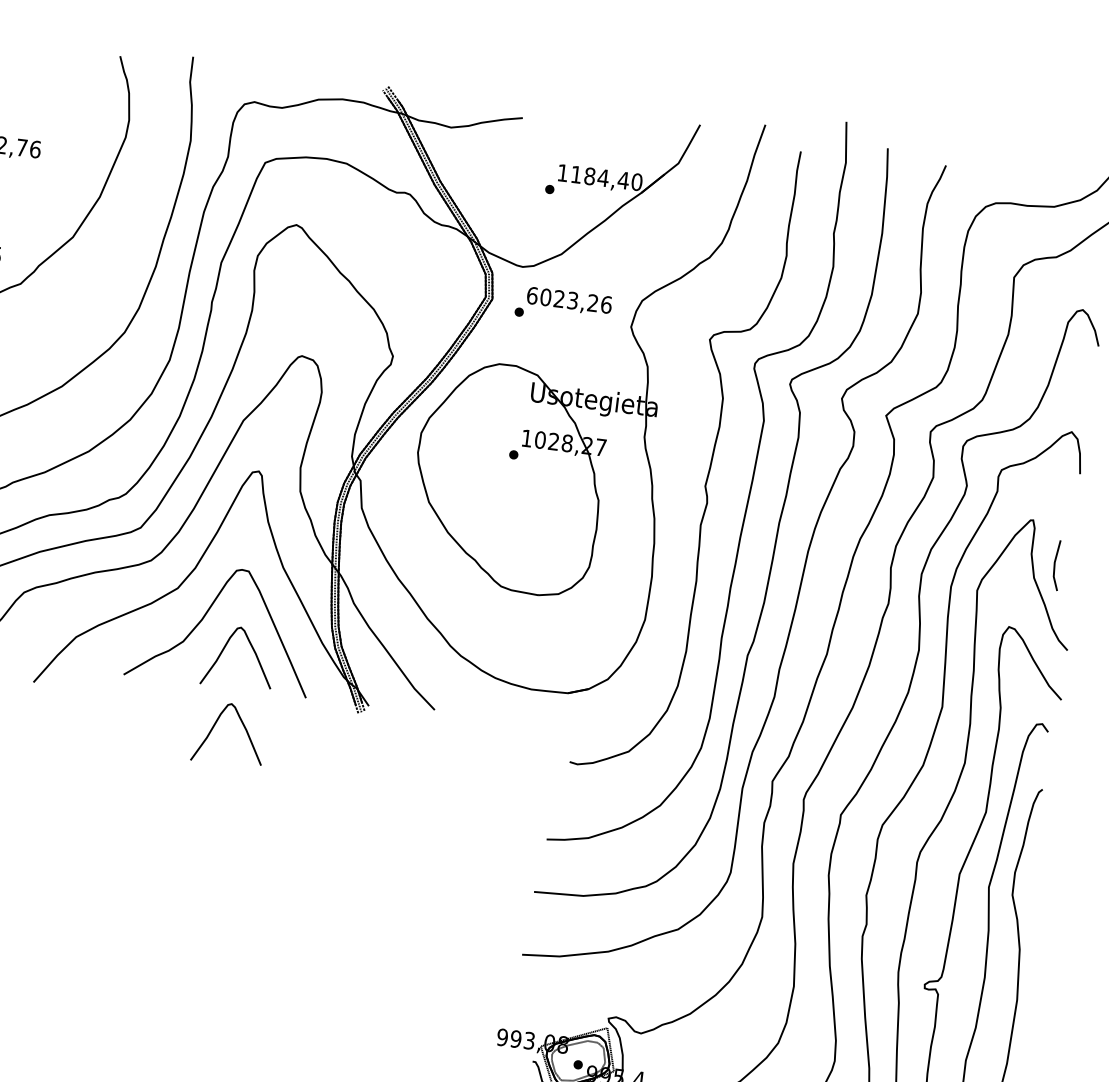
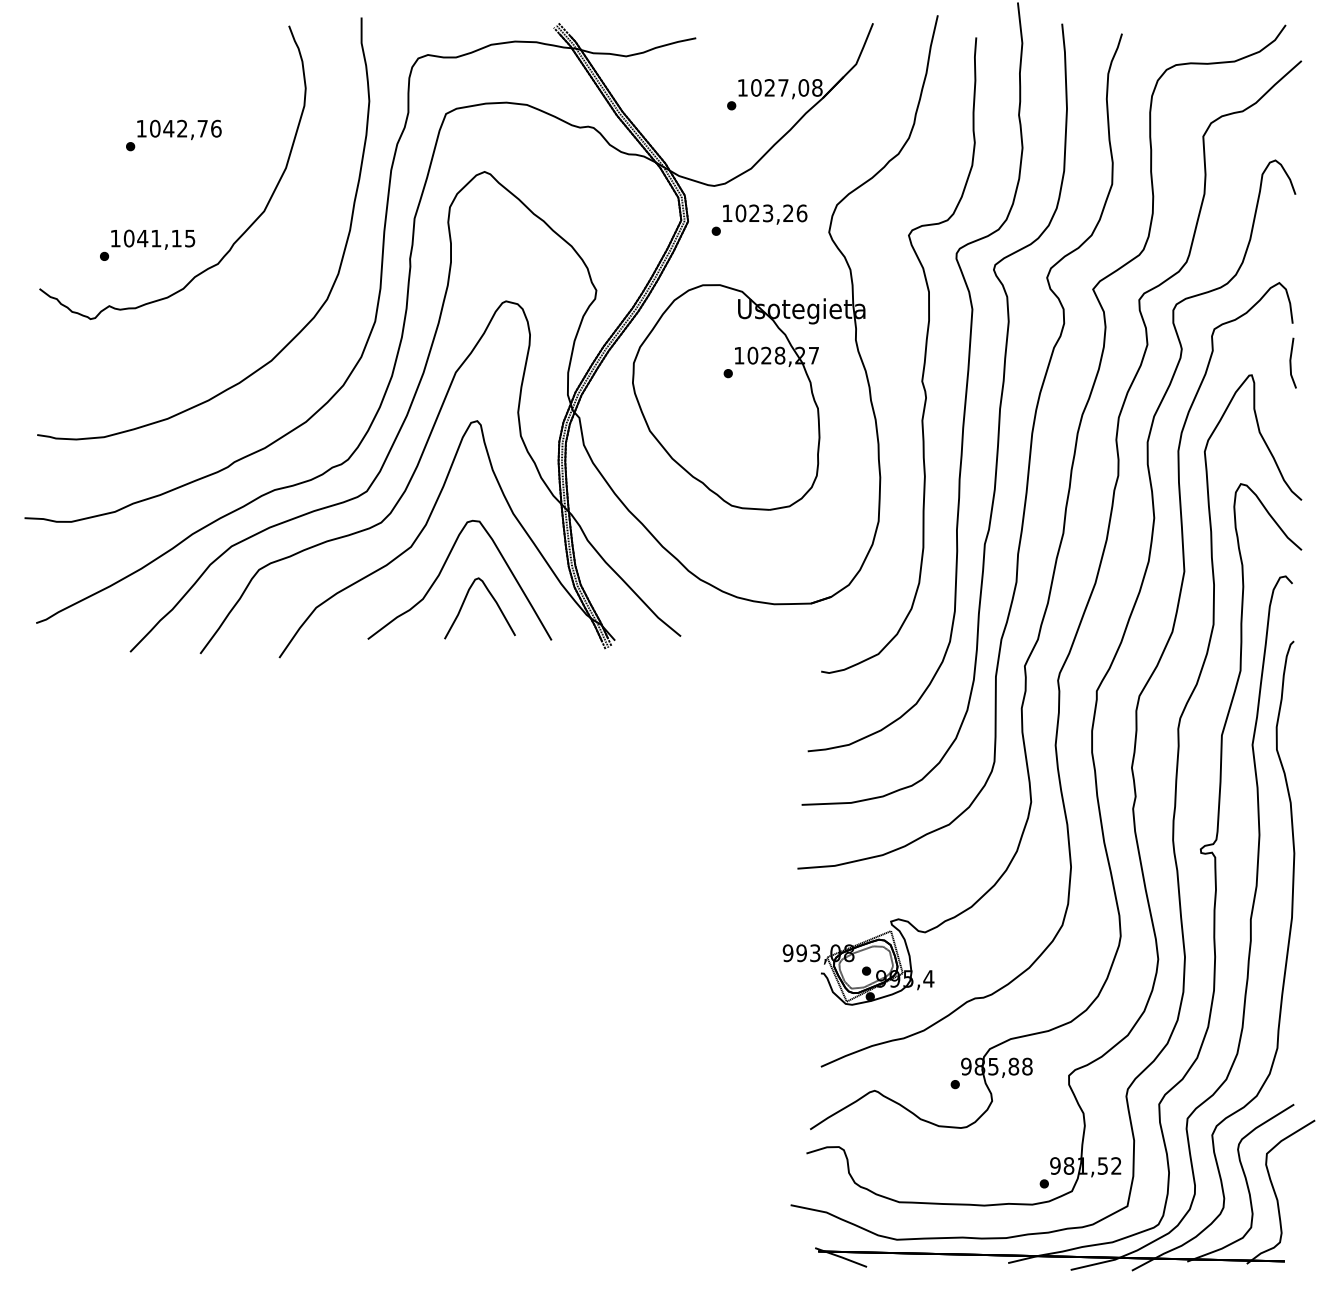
text: (606, 178) -> (786, 87), 1184,40 -> 1027,08
text: (532, 295) -> (727, 213), 6023,26 -> 1023,26
line: (1055, 564) -> (1291, 362), moved
part: (215, 724) -> (465, 677), removed

